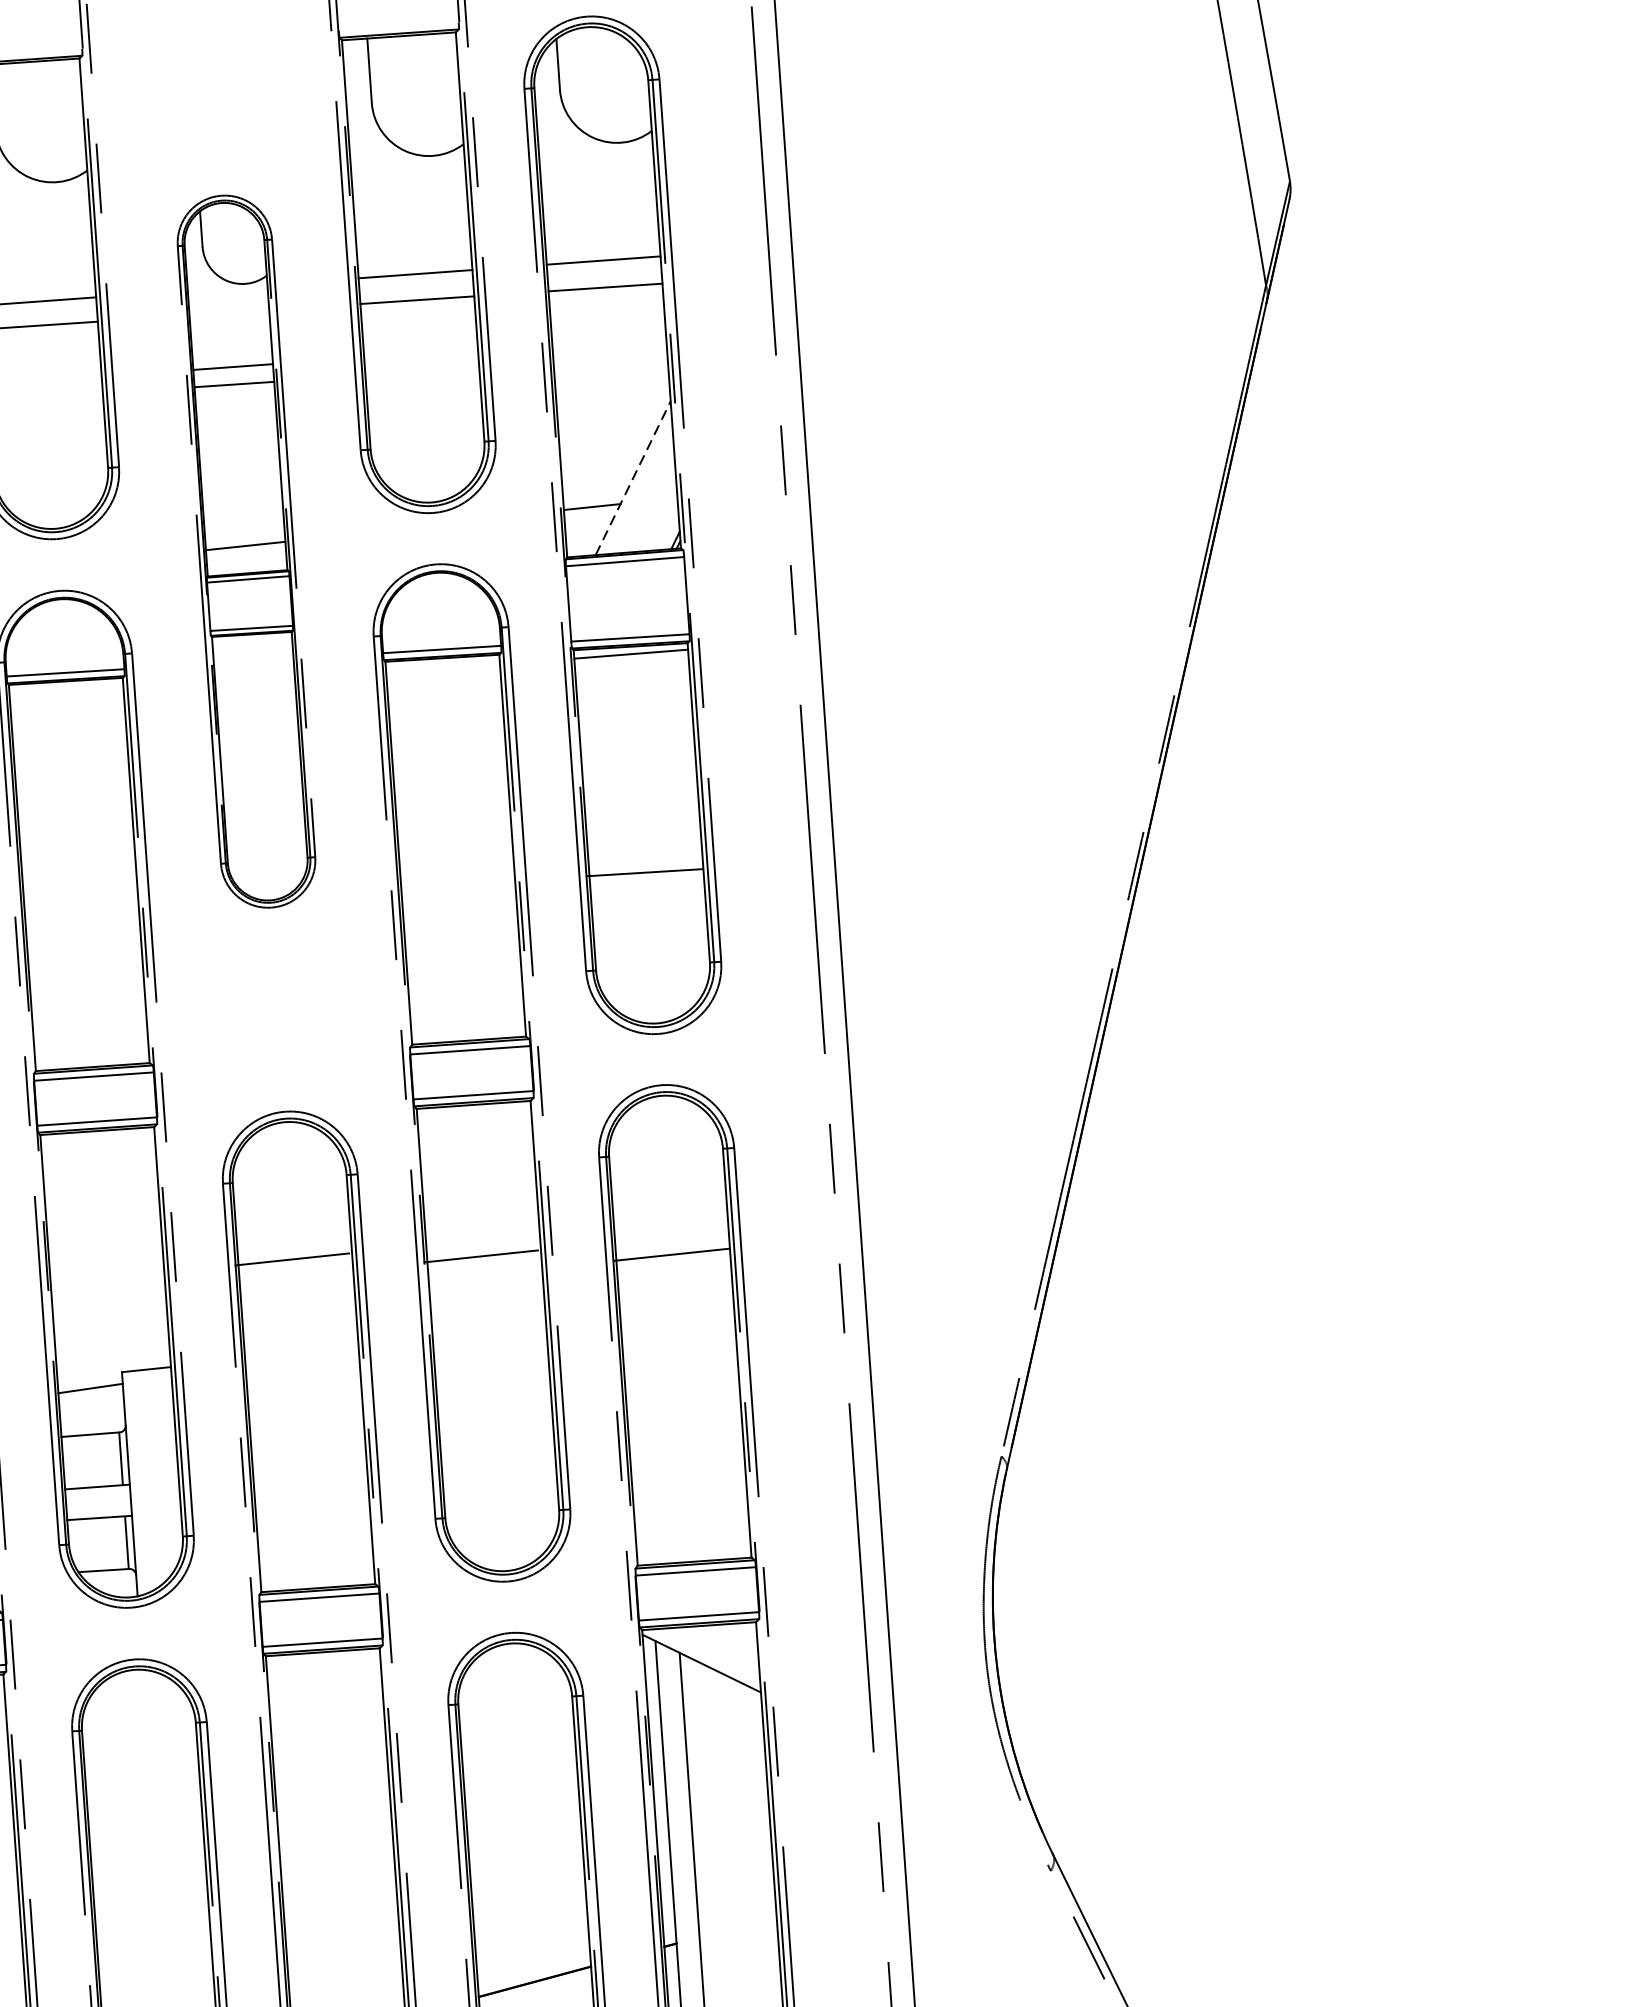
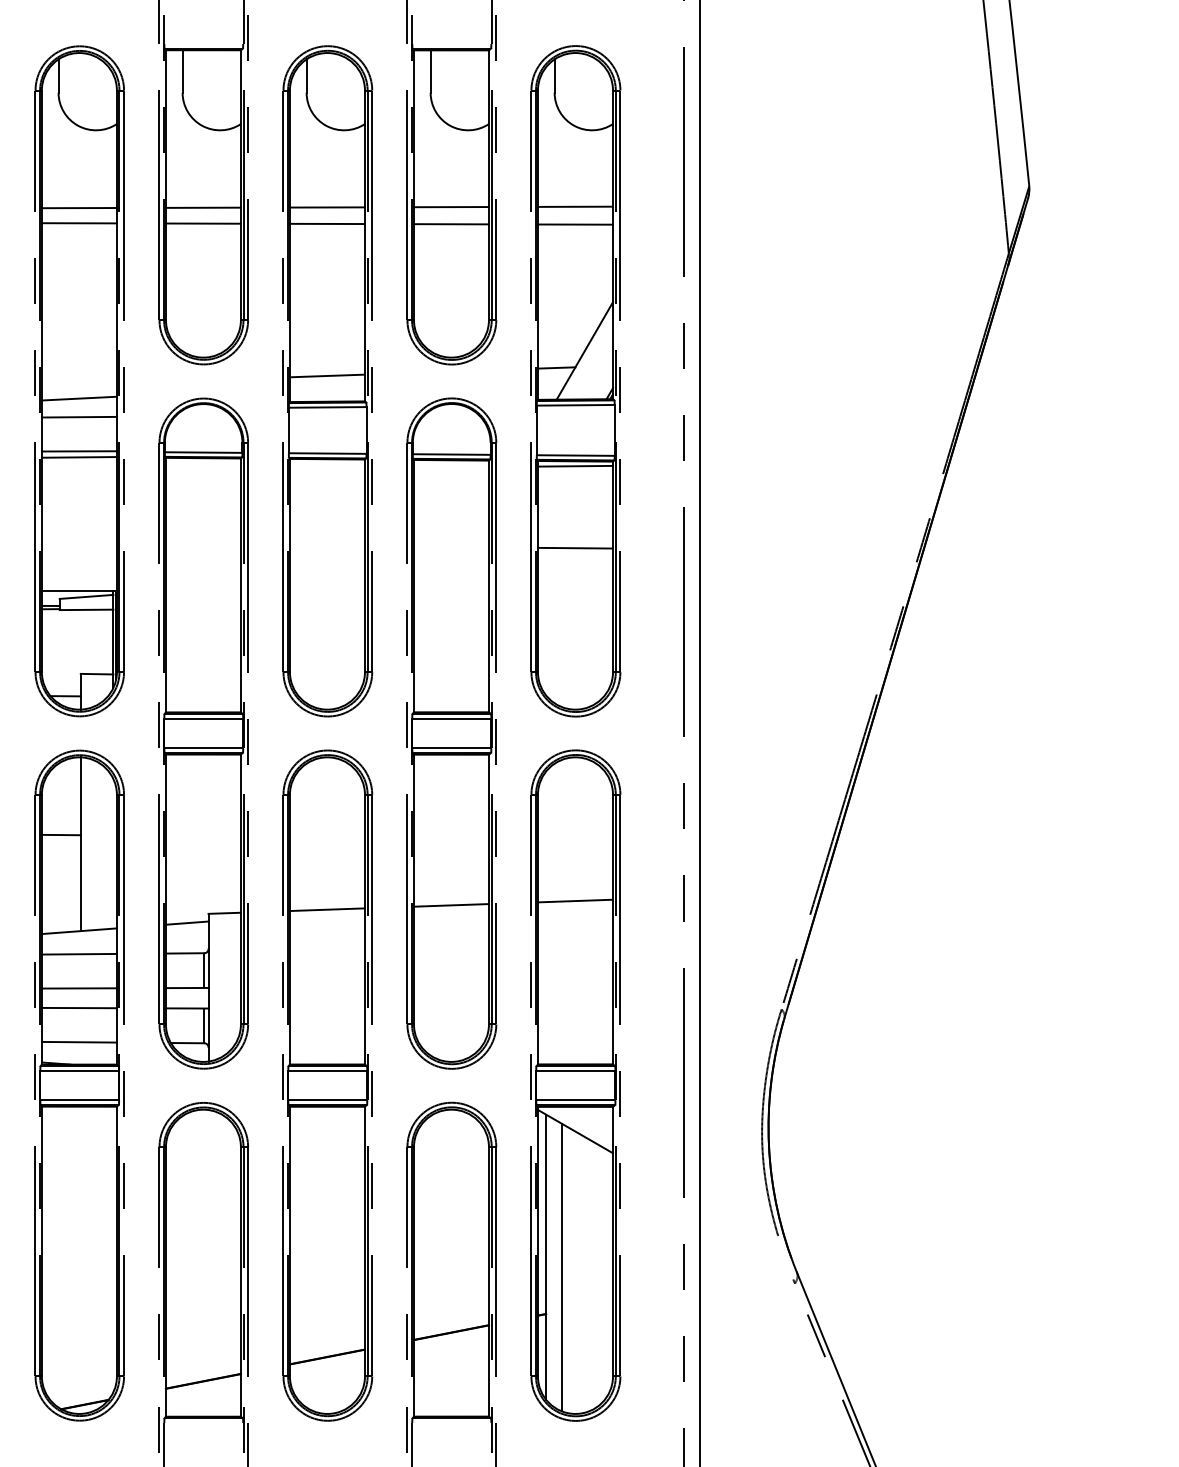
line: (634, 477) -> (585, 350), dashed -> solid
part: (245, 551) -> (327, 381), size x1.43
line: (644, 871) -> (575, 547), moved
line: (671, 1253) -> (575, 900), moved
line: (481, 1256) -> (451, 905), moved
line: (290, 1259) -> (326, 909), moved

